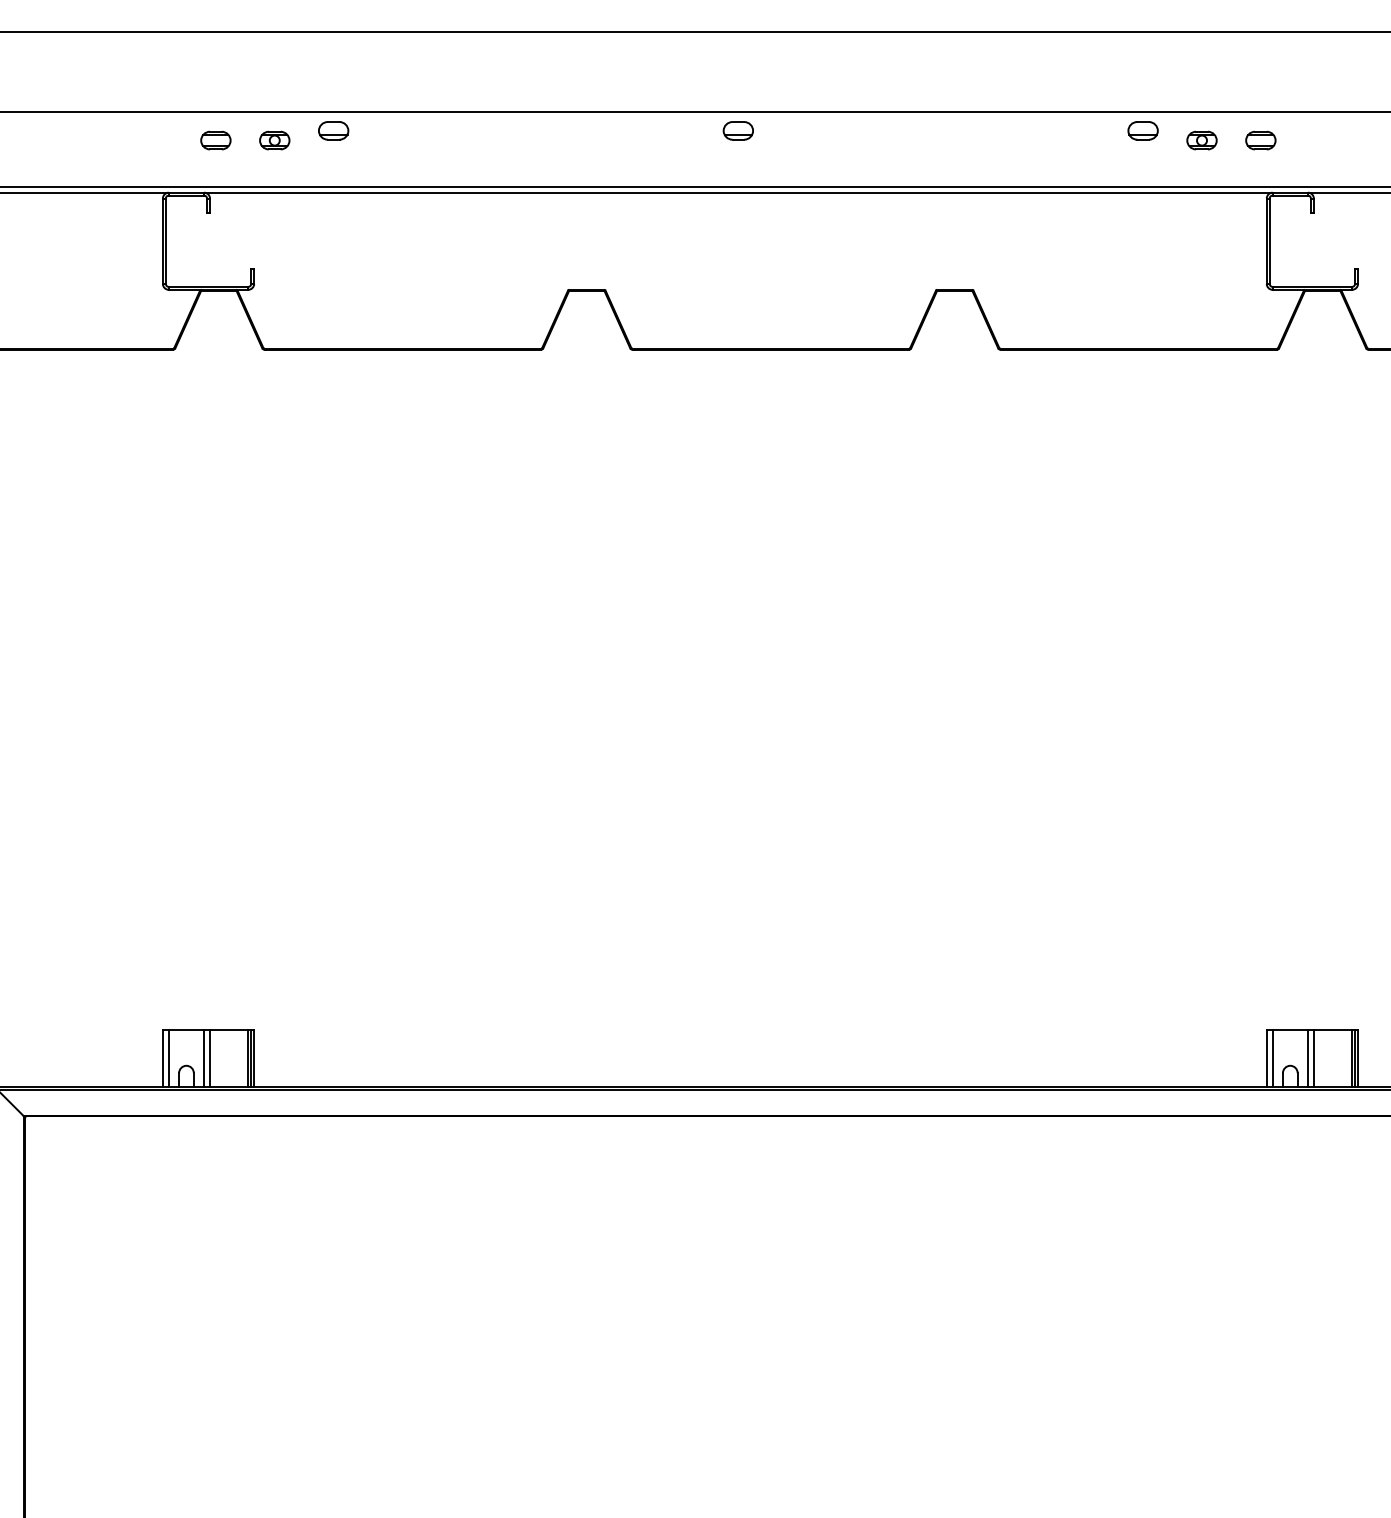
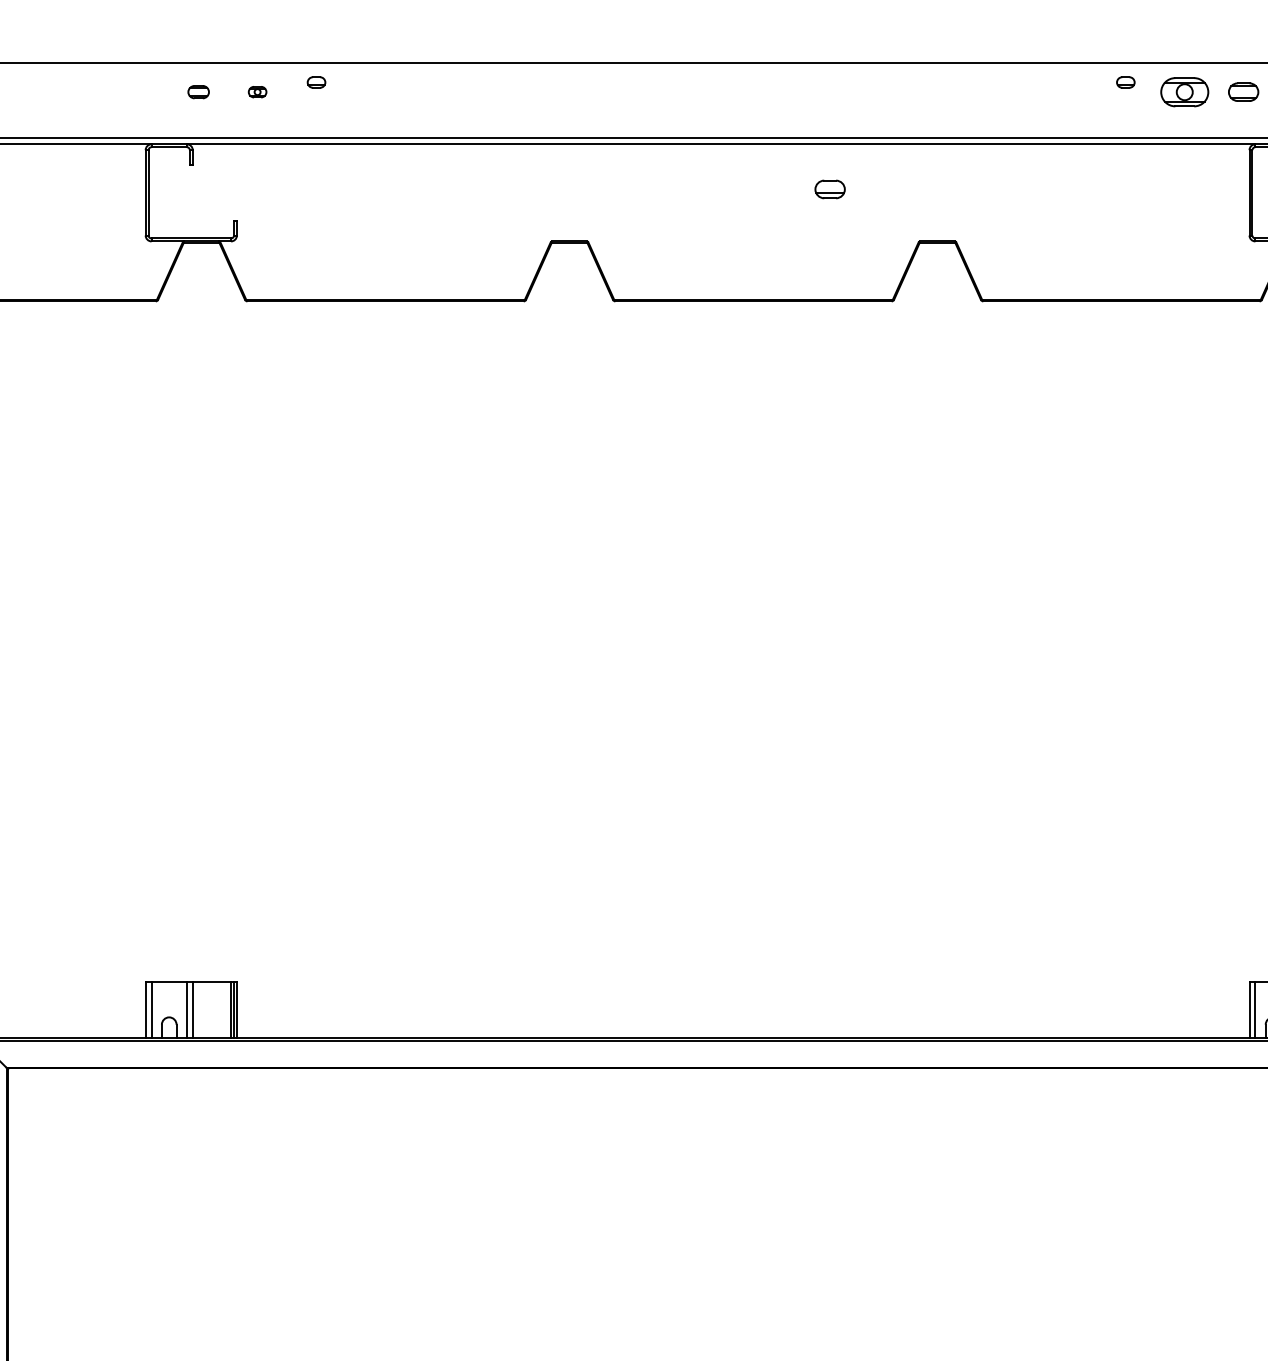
part: (333, 130) -> (316, 82), size x0.6
part: (737, 130) -> (829, 189), moved
part: (1142, 130) -> (1125, 82), size x0.6
part: (215, 140) -> (198, 92), size x0.7
part: (274, 140) -> (257, 92), size x0.6
part: (1201, 140) -> (1184, 92), size x1.6

